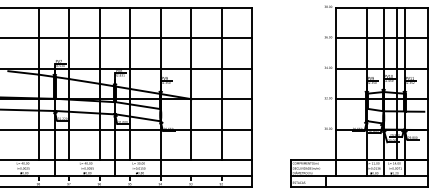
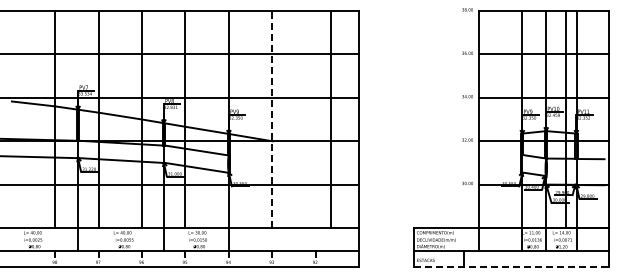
line: (191, 83) -> (272, 119), solid -> dashed
line: (221, 83) -> (330, 119), moved
line: (359, 187) -> (511, 266), solid -> dashed

